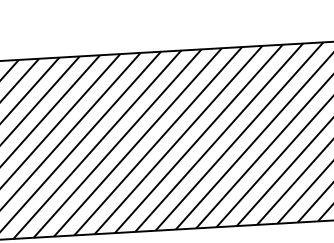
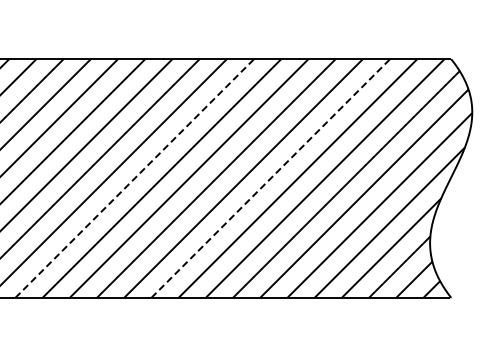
line: (218, 137) -> (270, 178), solid -> dashed
line: (117, 143) -> (134, 178), solid -> dashed

